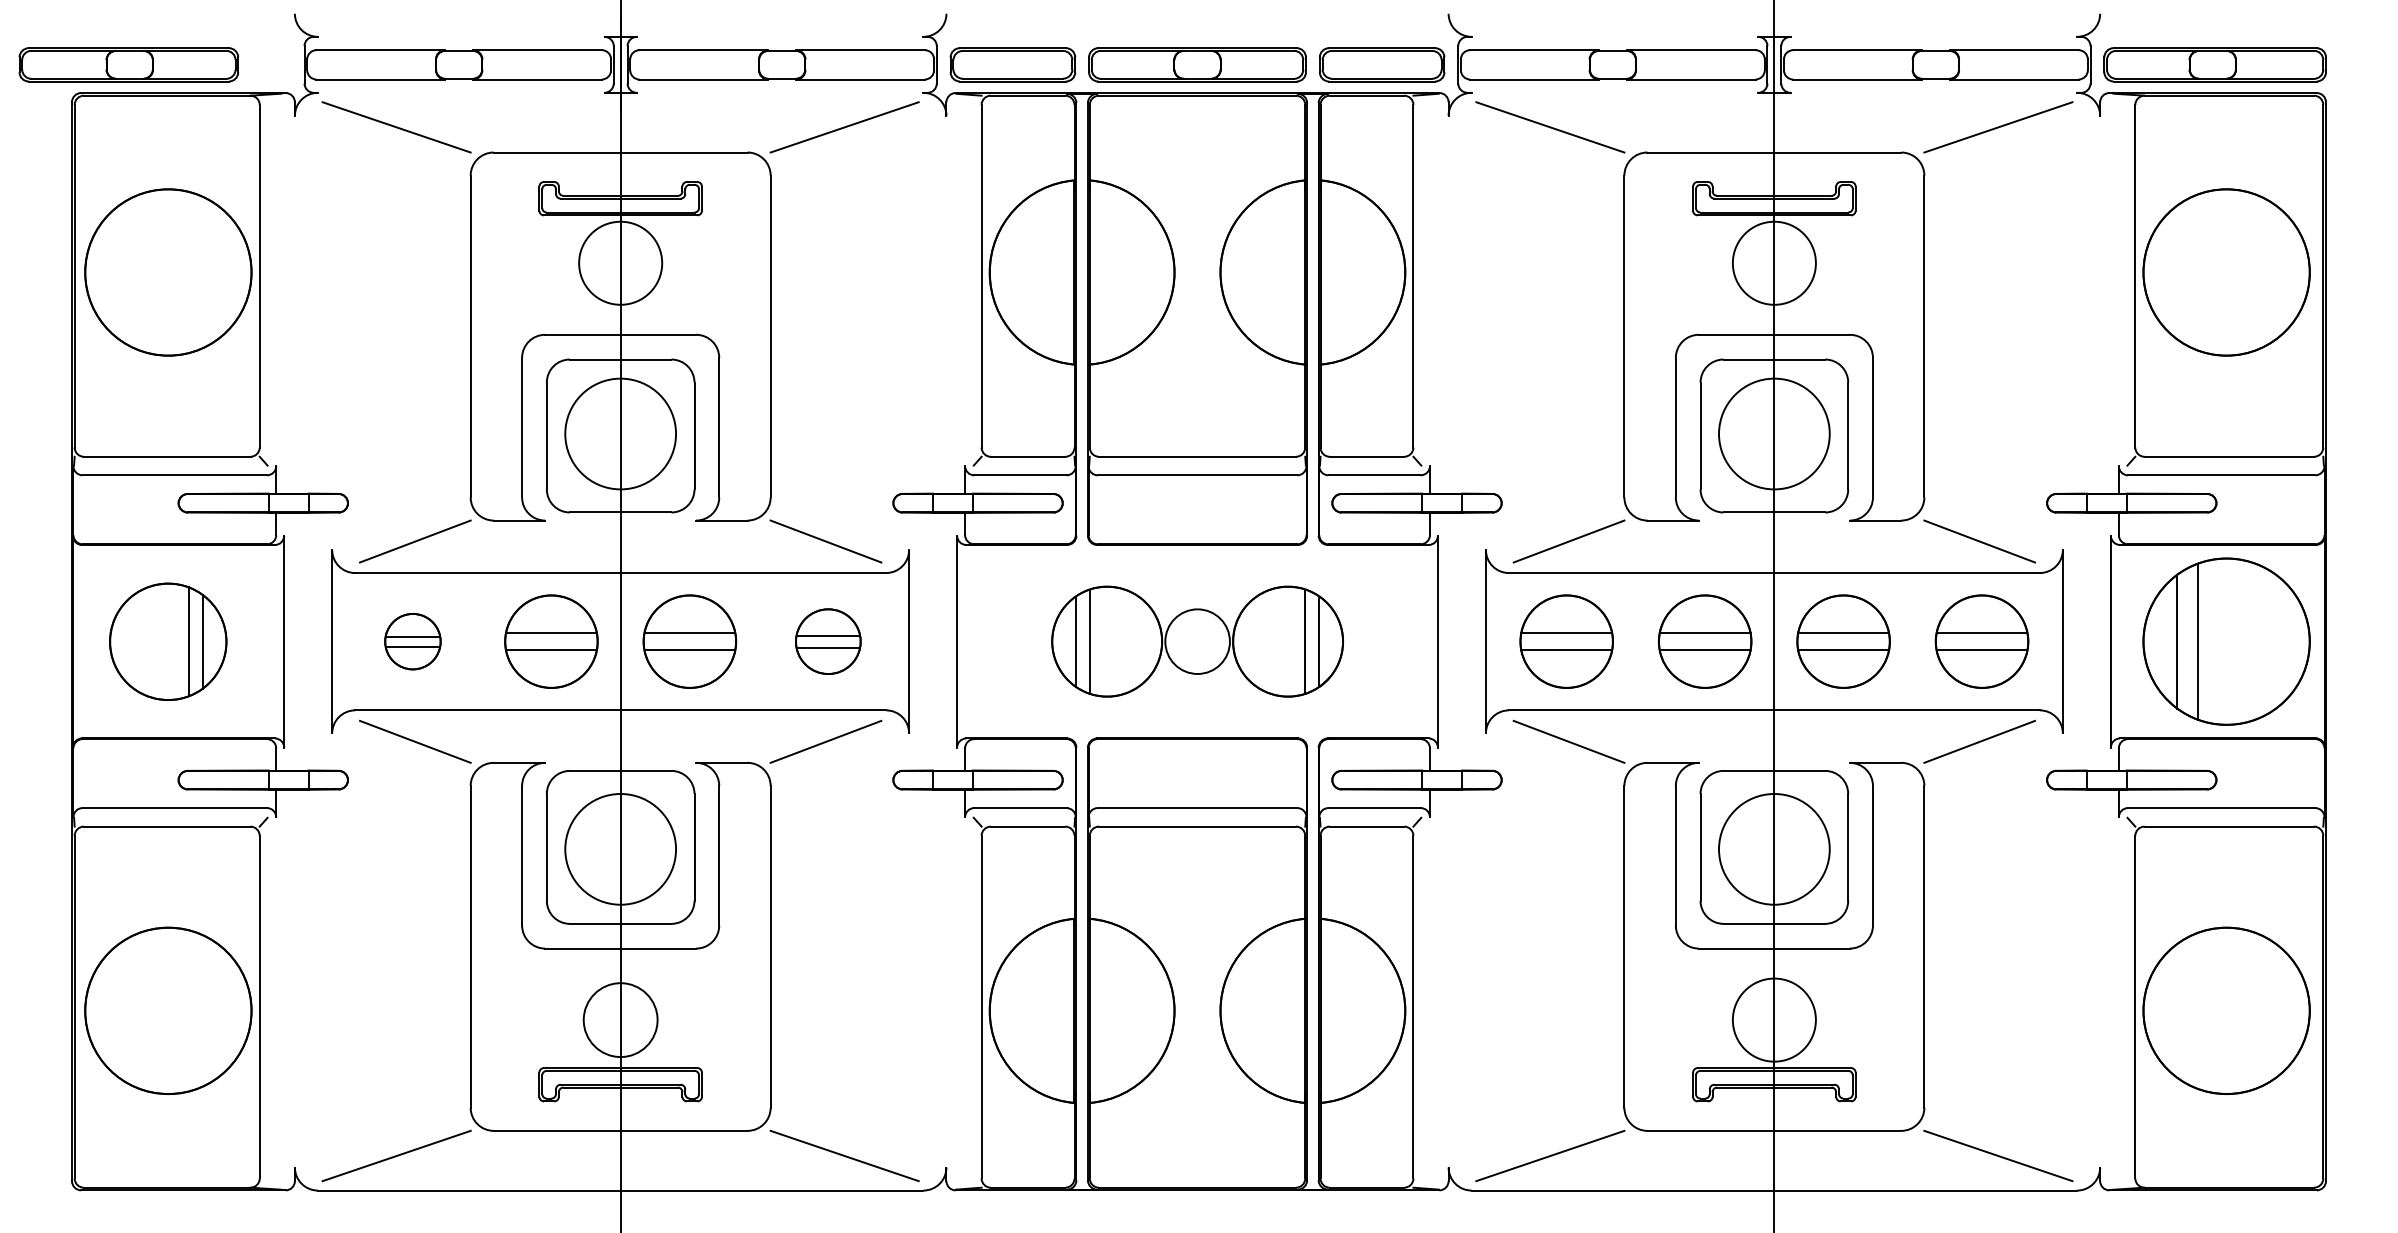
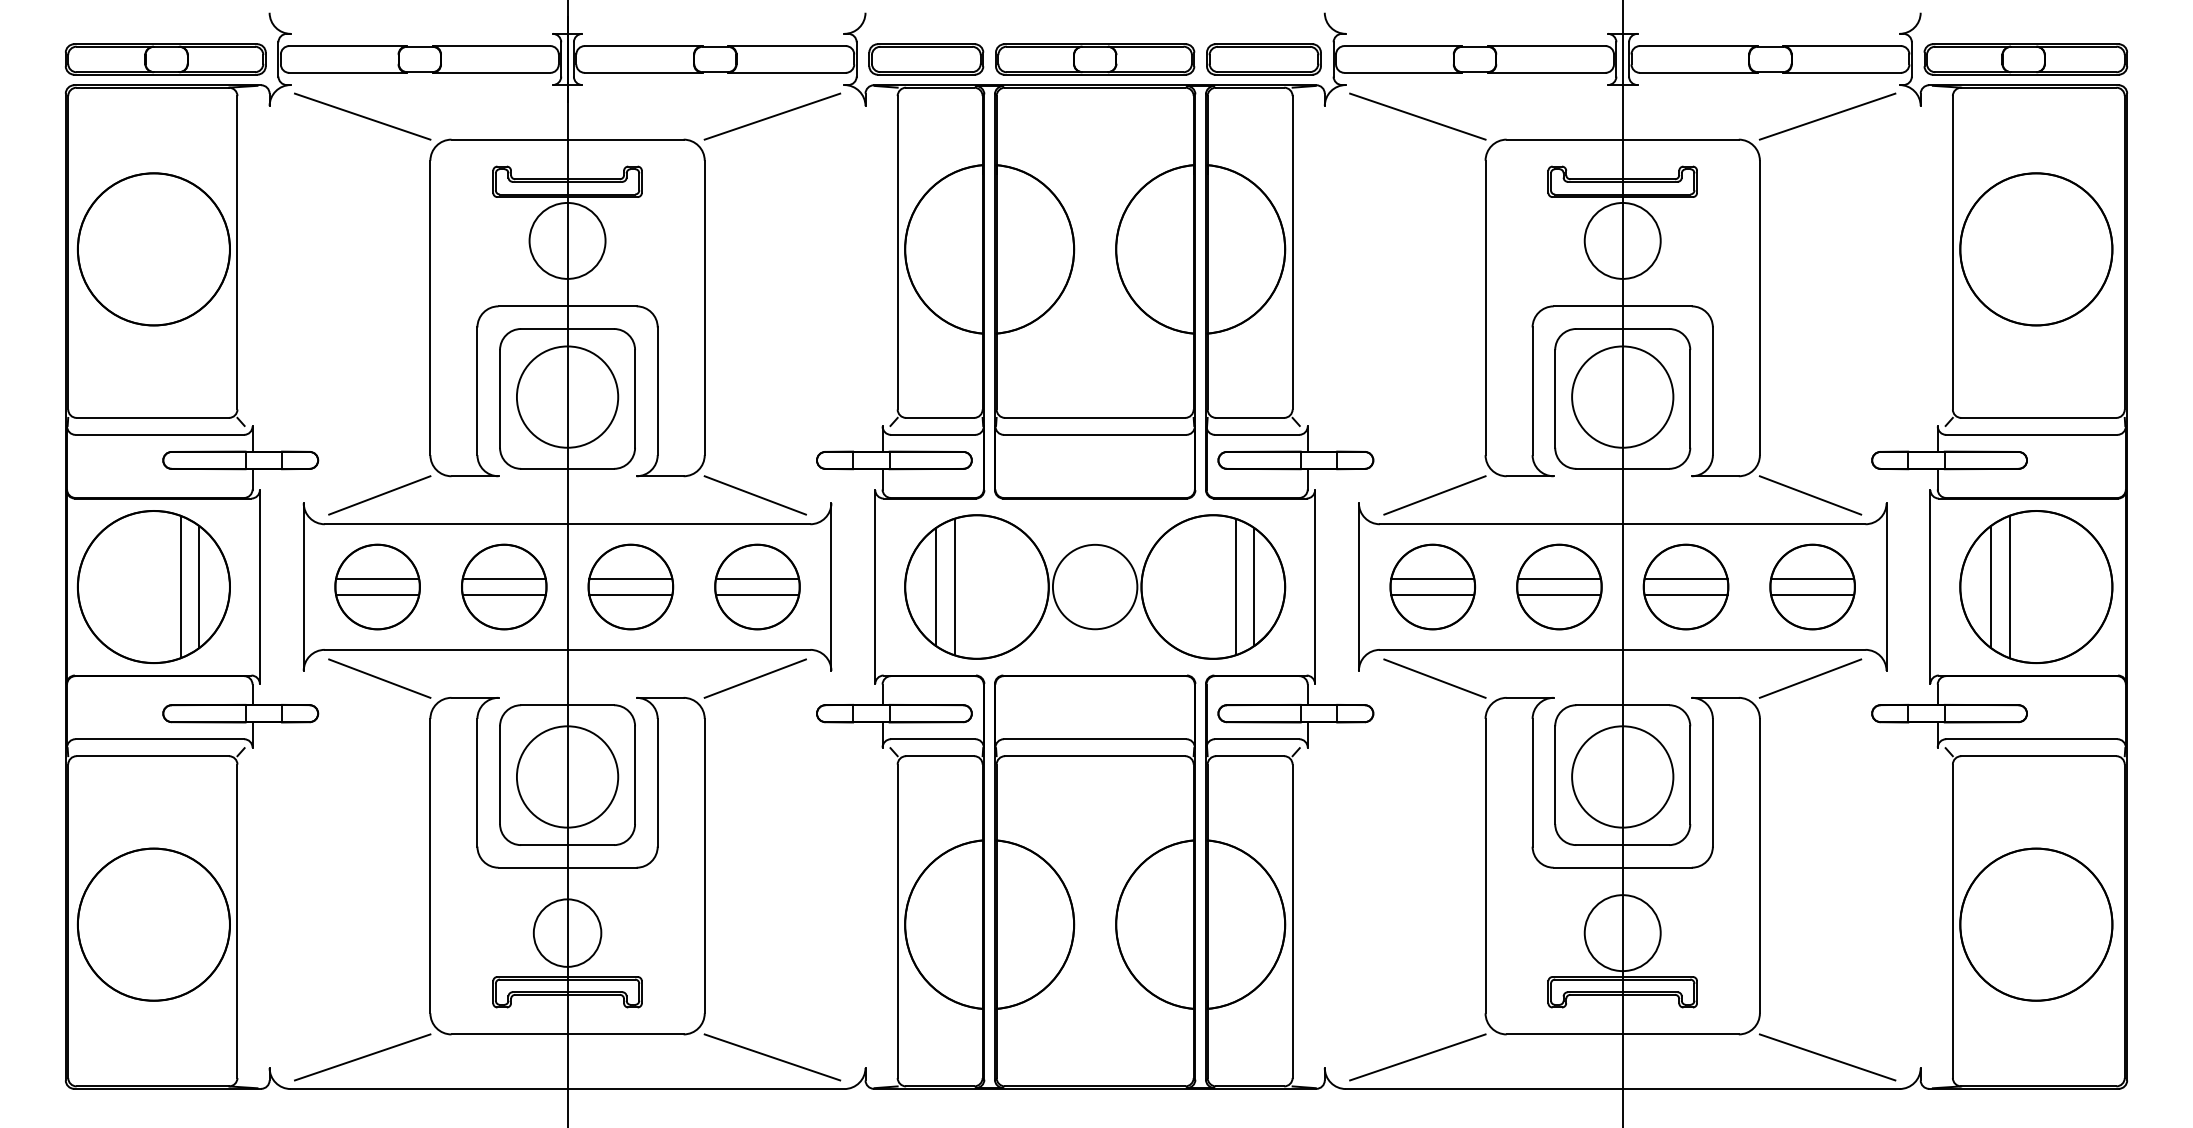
part: (128, 64) -> (165, 59), moved
part: (412, 641) -> (377, 586), size x1.67
part: (828, 641) -> (757, 586), size x1.43
part: (1197, 641) -> (1095, 586), size x1.43
part: (167, 642) -> (153, 587), size x1.43

